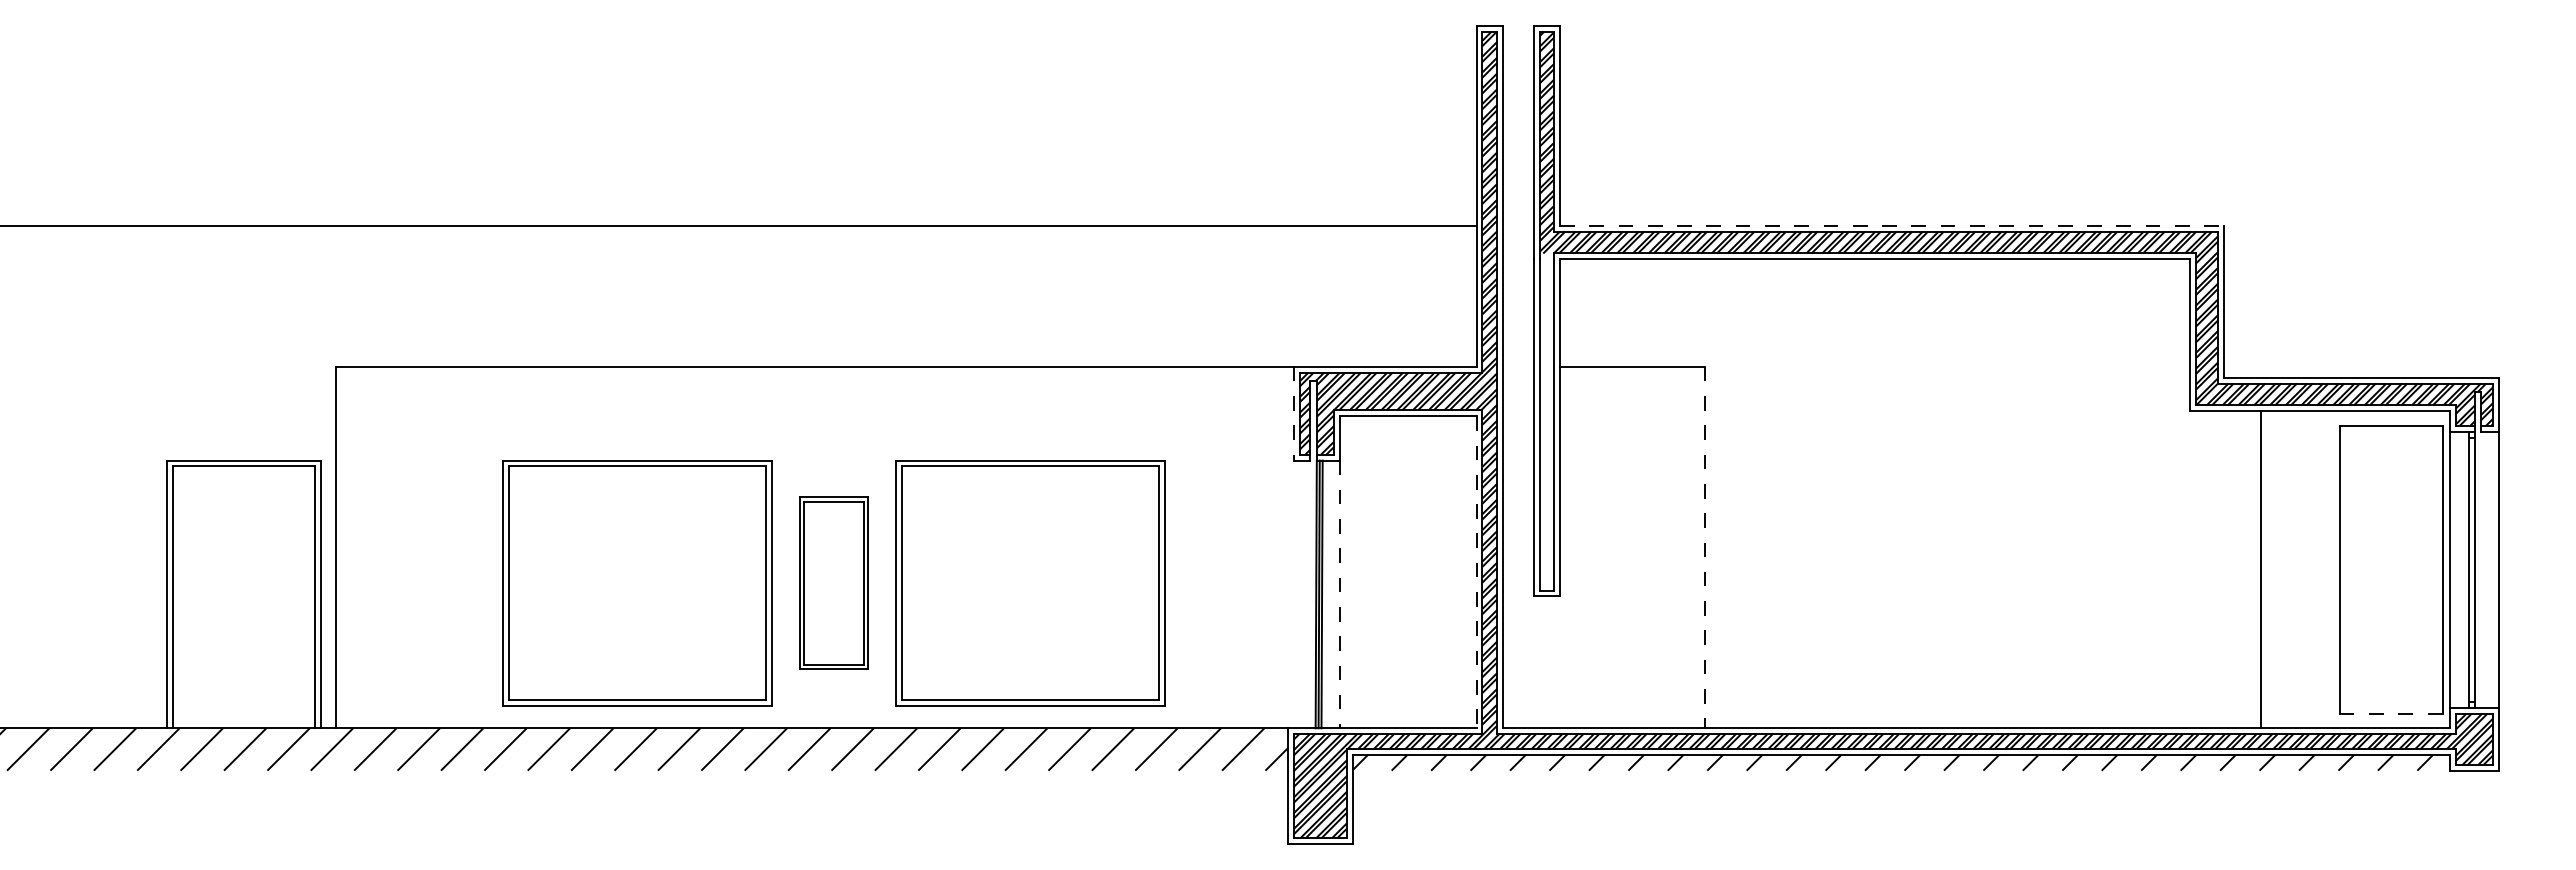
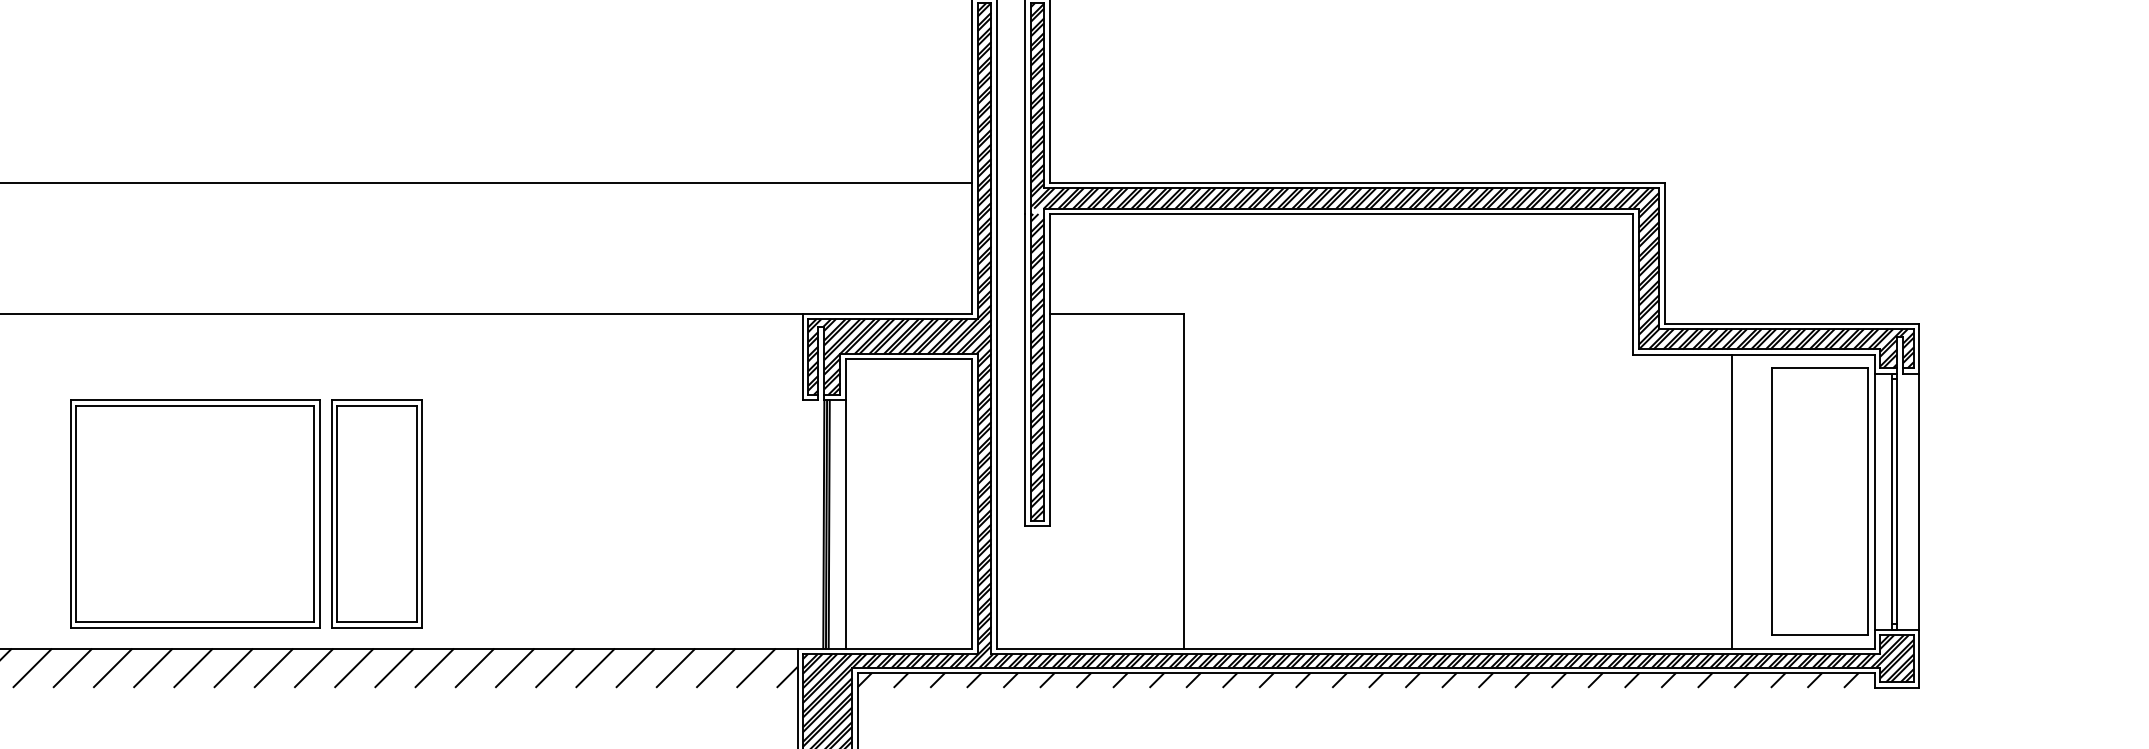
line: (1891, 225) -> (1356, 182), dashed -> solid
line: (1293, 413) -> (802, 356), dashed -> solid
hatch: (1546, 424) -> (1037, 367), added
line: (1704, 547) -> (1183, 481), dashed -> solid
line: (2261, 569) -> (1732, 501), moved
line: (1476, 572) -> (972, 504), dashed -> solid
part: (833, 583) -> (376, 514), size x1.43
part: (1030, 583) -> (559, 514), removed
line: (1339, 594) -> (845, 524), dashed -> solid
line: (2391, 713) -> (1820, 634), dashed -> solid

